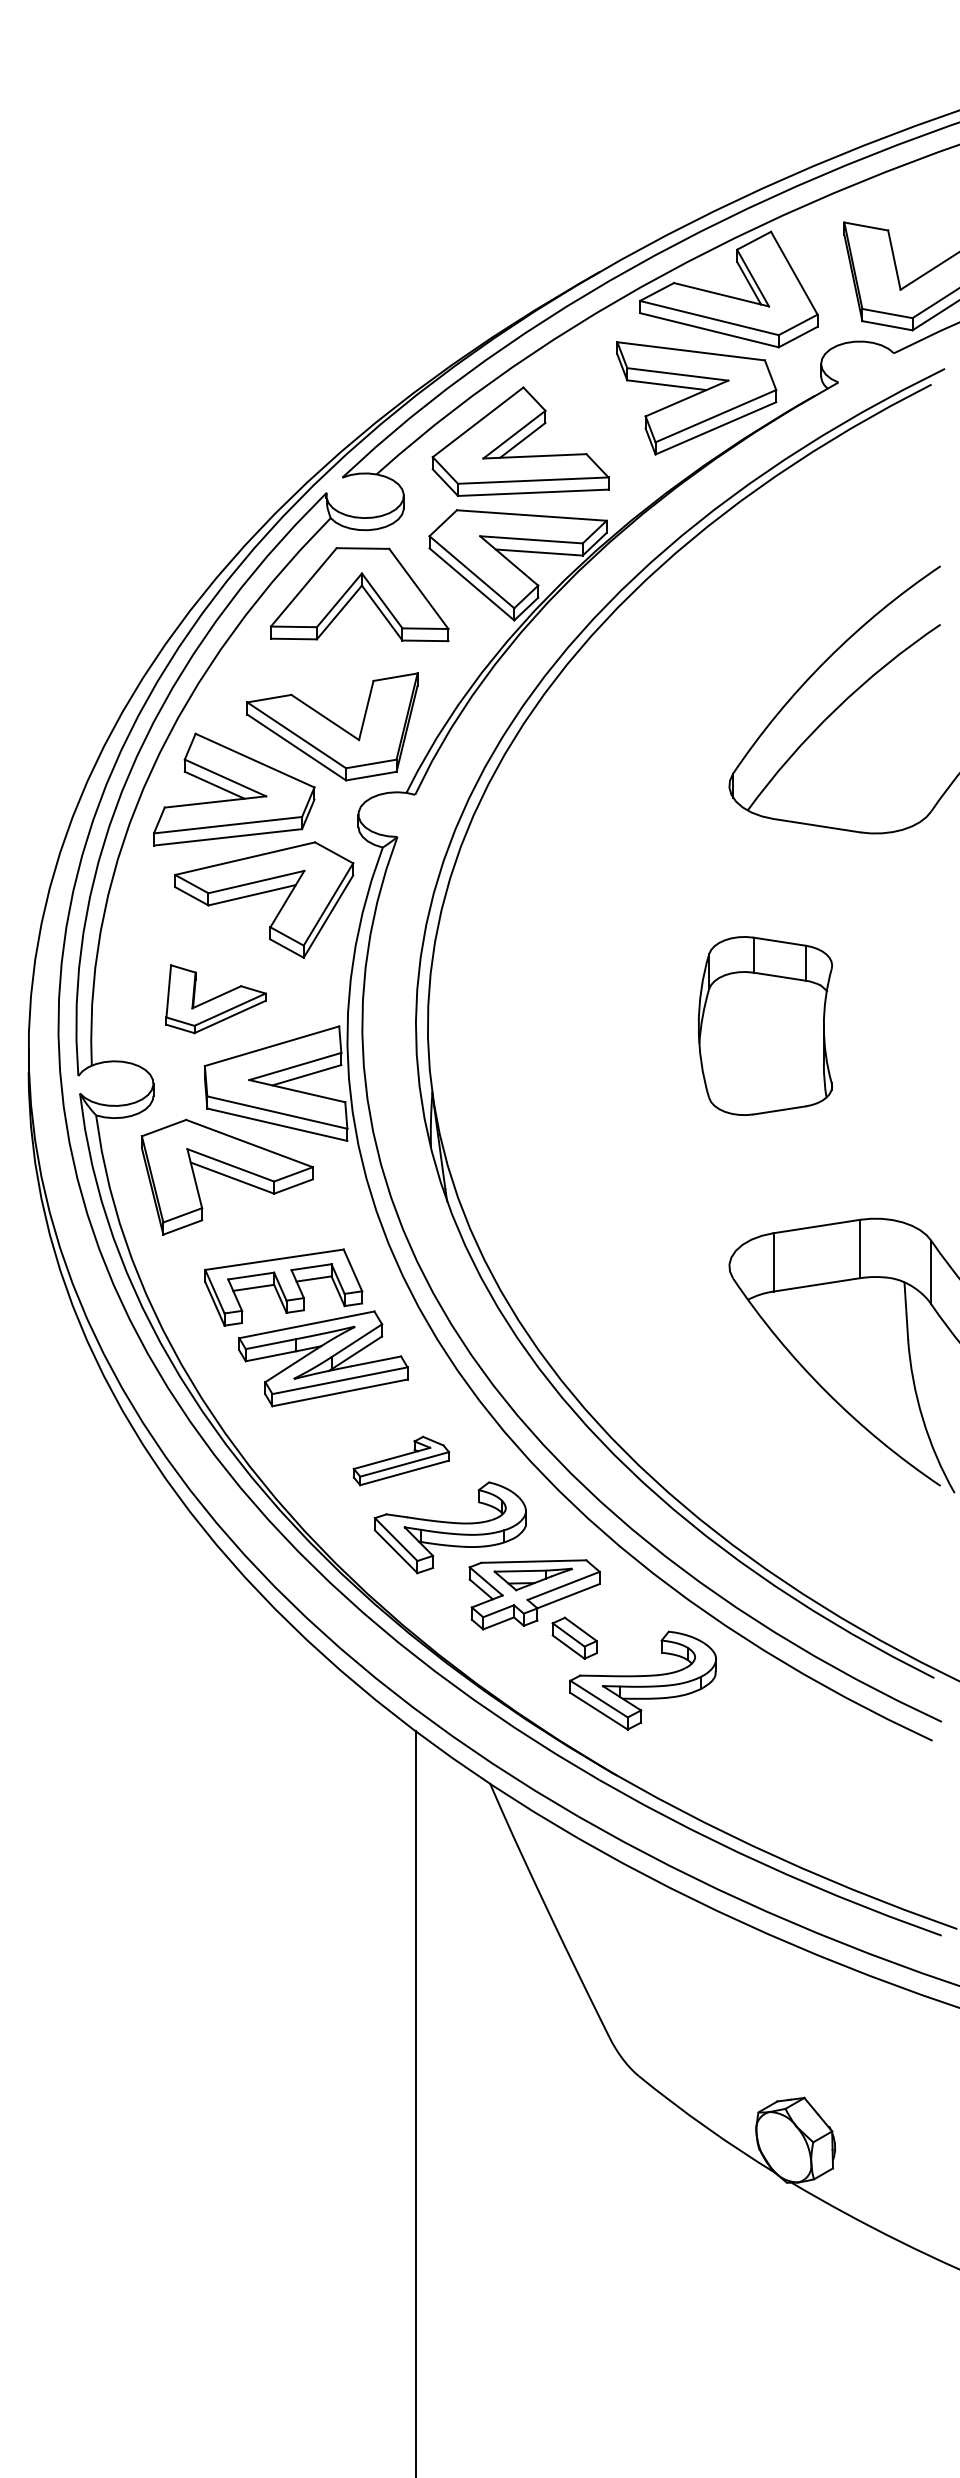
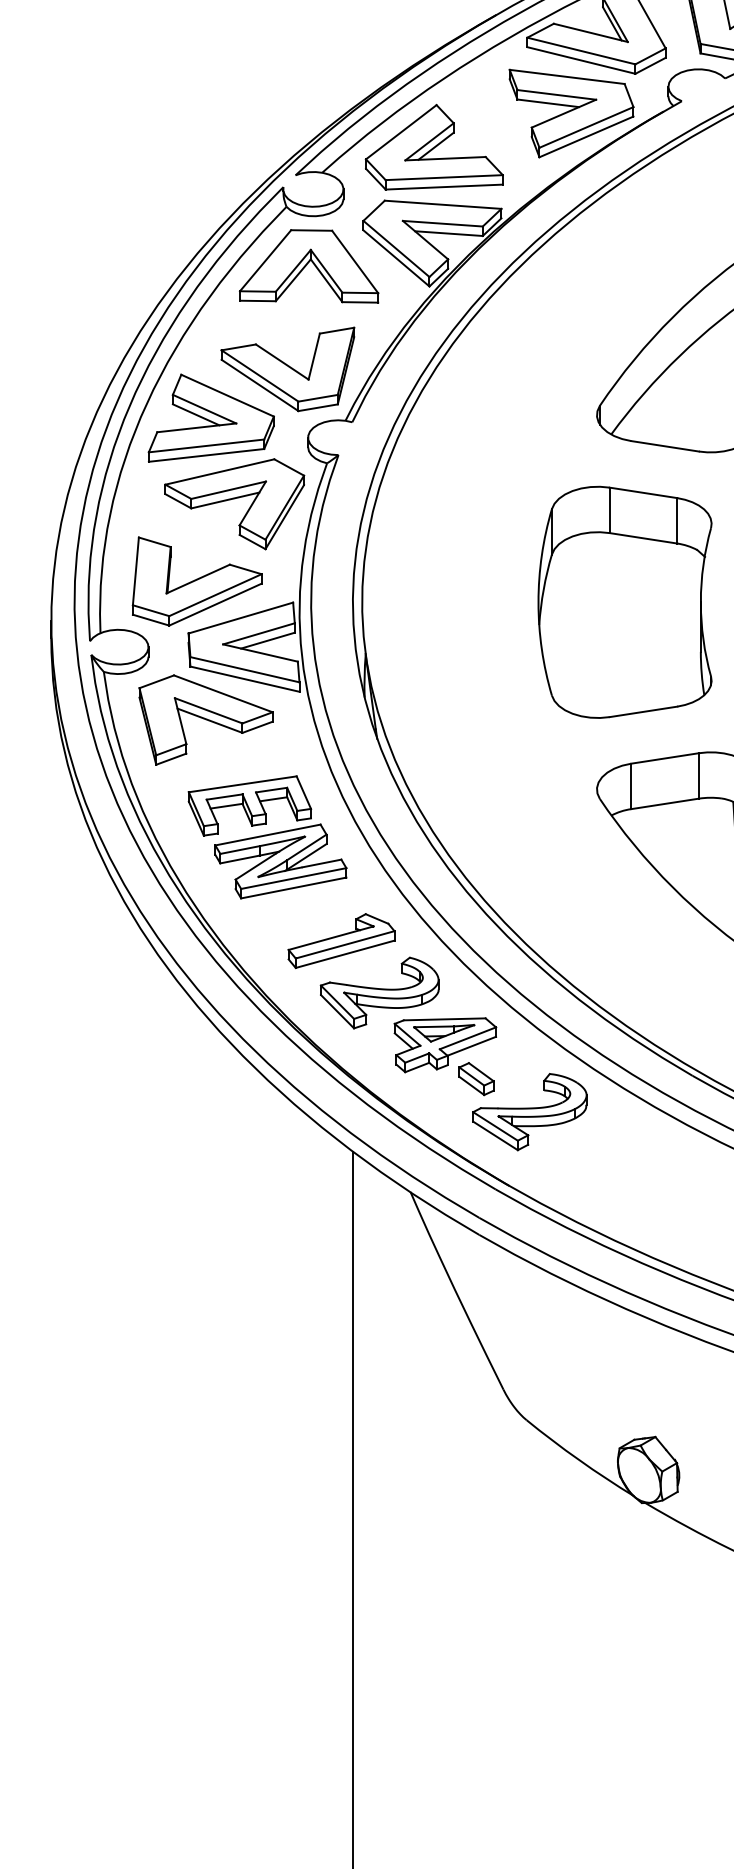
part: (215, 998) -> (196, 580), size x1.67
part: (765, 1025) -> (625, 601), size x1.67
part: (401, 1460) -> (341, 940), size x1.43

